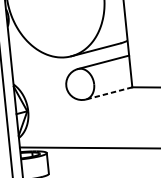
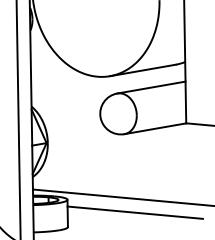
line: (108, 93) -> (154, 128), dashed -> solid
line: (98, 158) -> (134, 212), added

